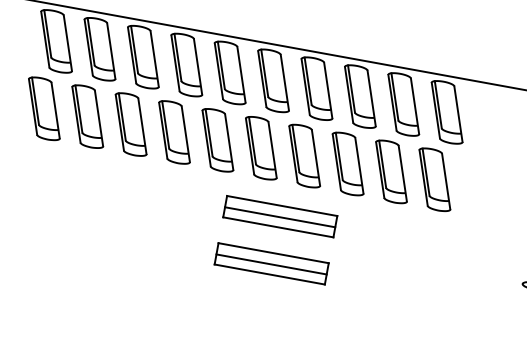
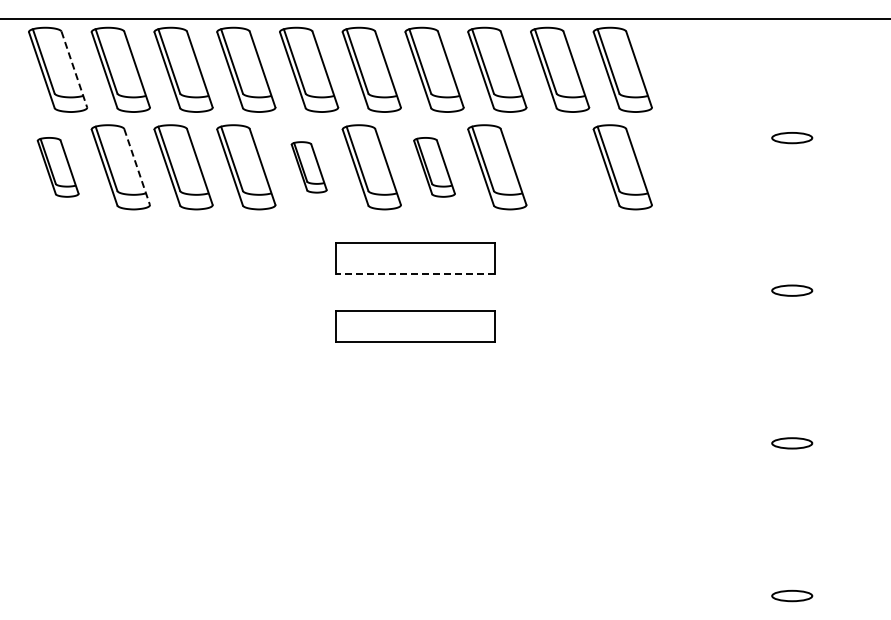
line: (67, 43) -> (74, 69), solid -> dashed
part: (44, 109) -> (58, 167), size x0.7
line: (99, 118) -> (137, 166), solid -> dashed
part: (218, 140) -> (309, 167), size x0.6
part: (304, 156) -> (434, 167), size x0.7
part: (391, 172) -> (560, 167), removed
line: (279, 217) -> (415, 259), removed
line: (278, 227) -> (415, 273), solid -> dashed
line: (271, 264) -> (415, 327), removed

